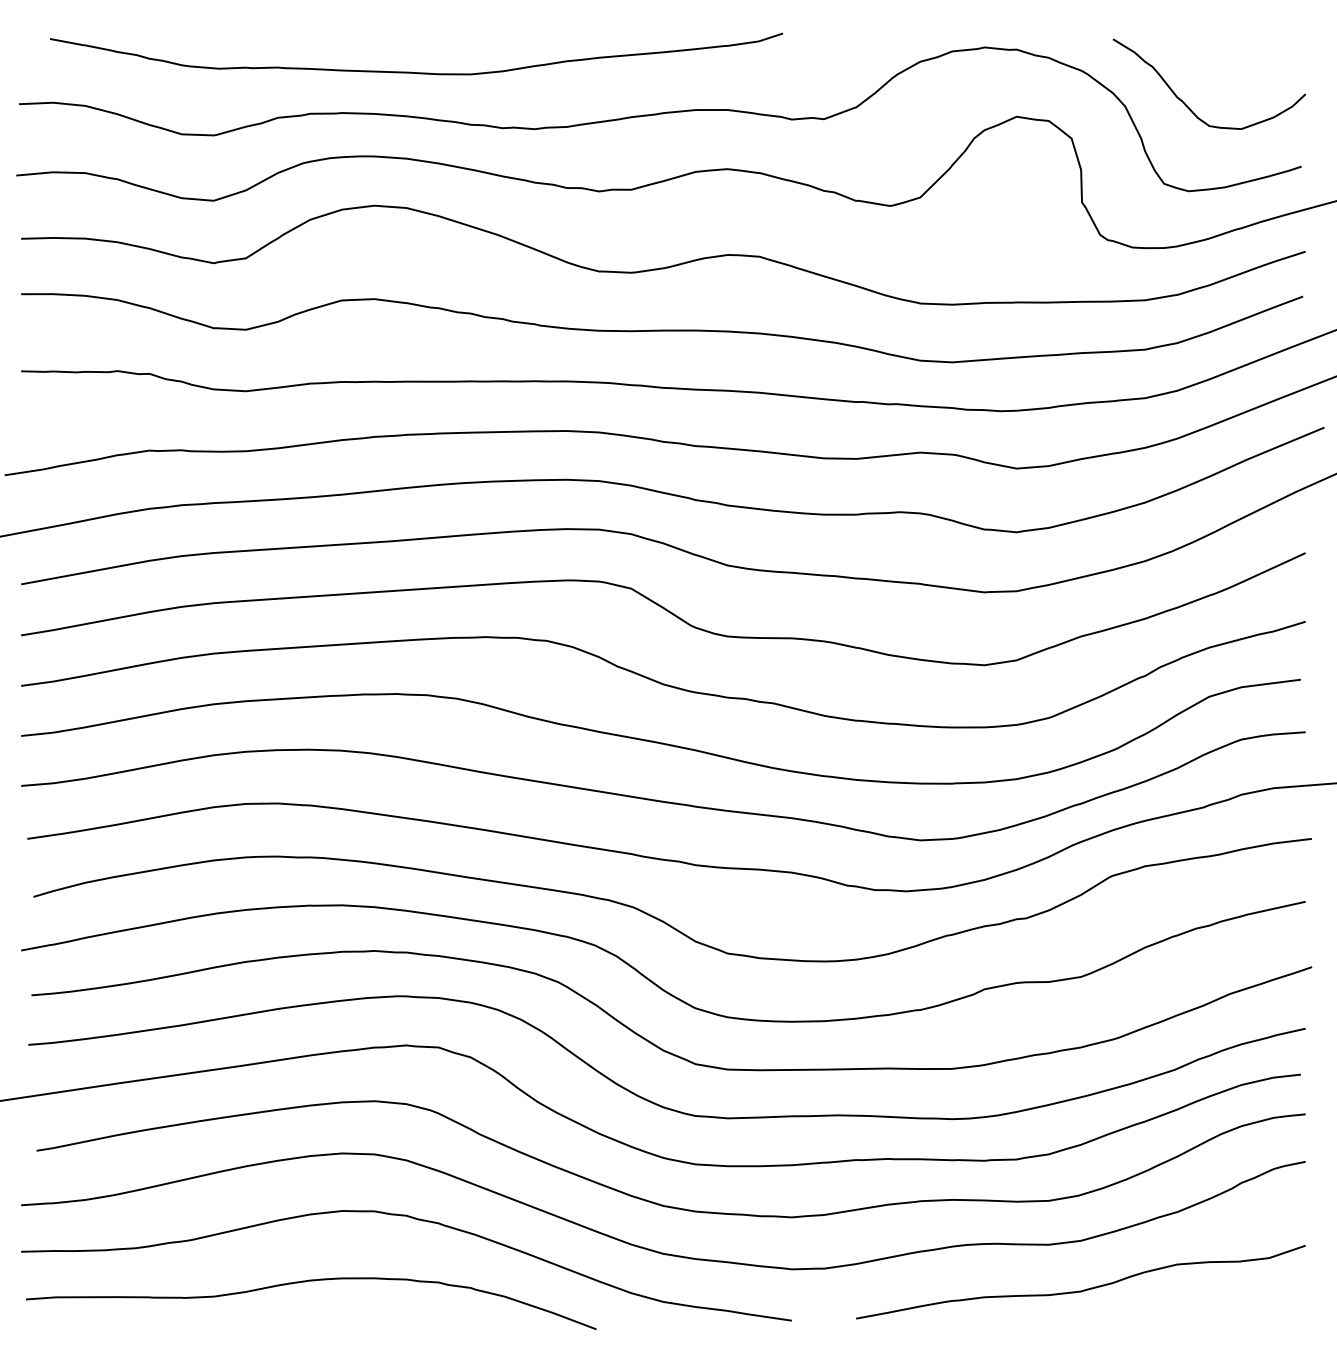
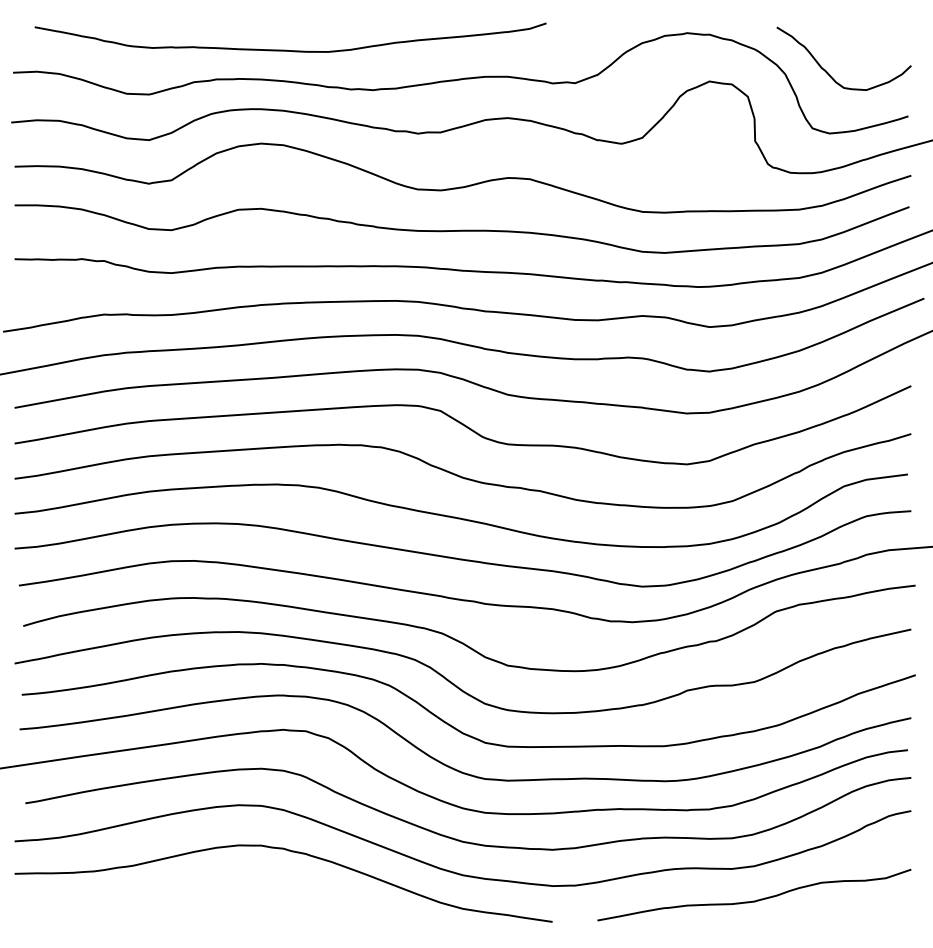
curve: (307, 1282) -> (214, 895), removed

